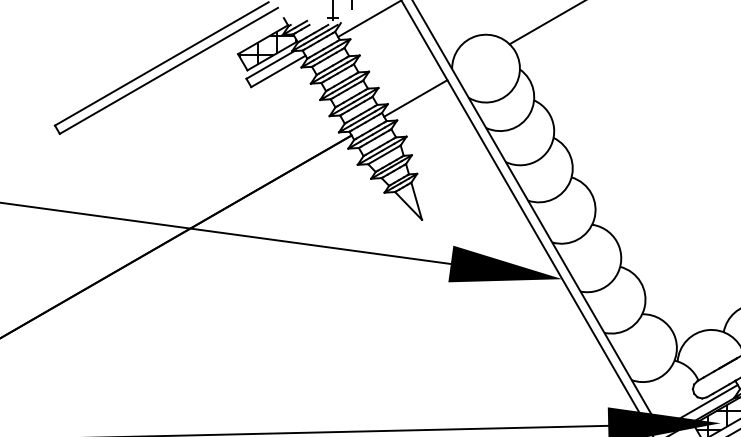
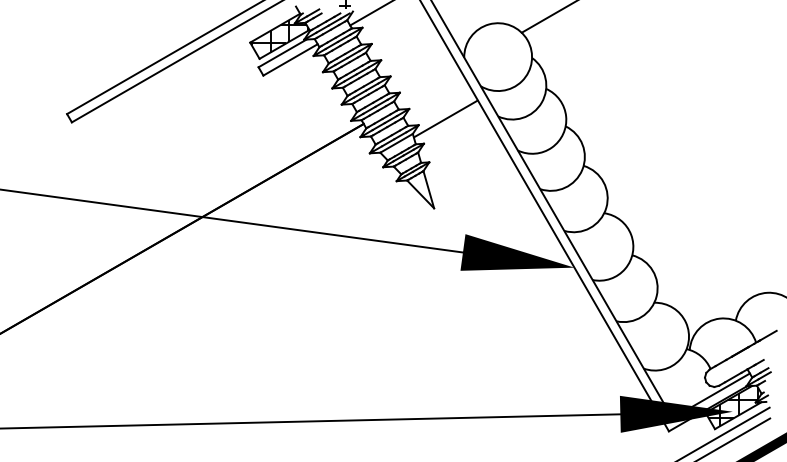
line: (415, 98) -> (445, 118), moved

